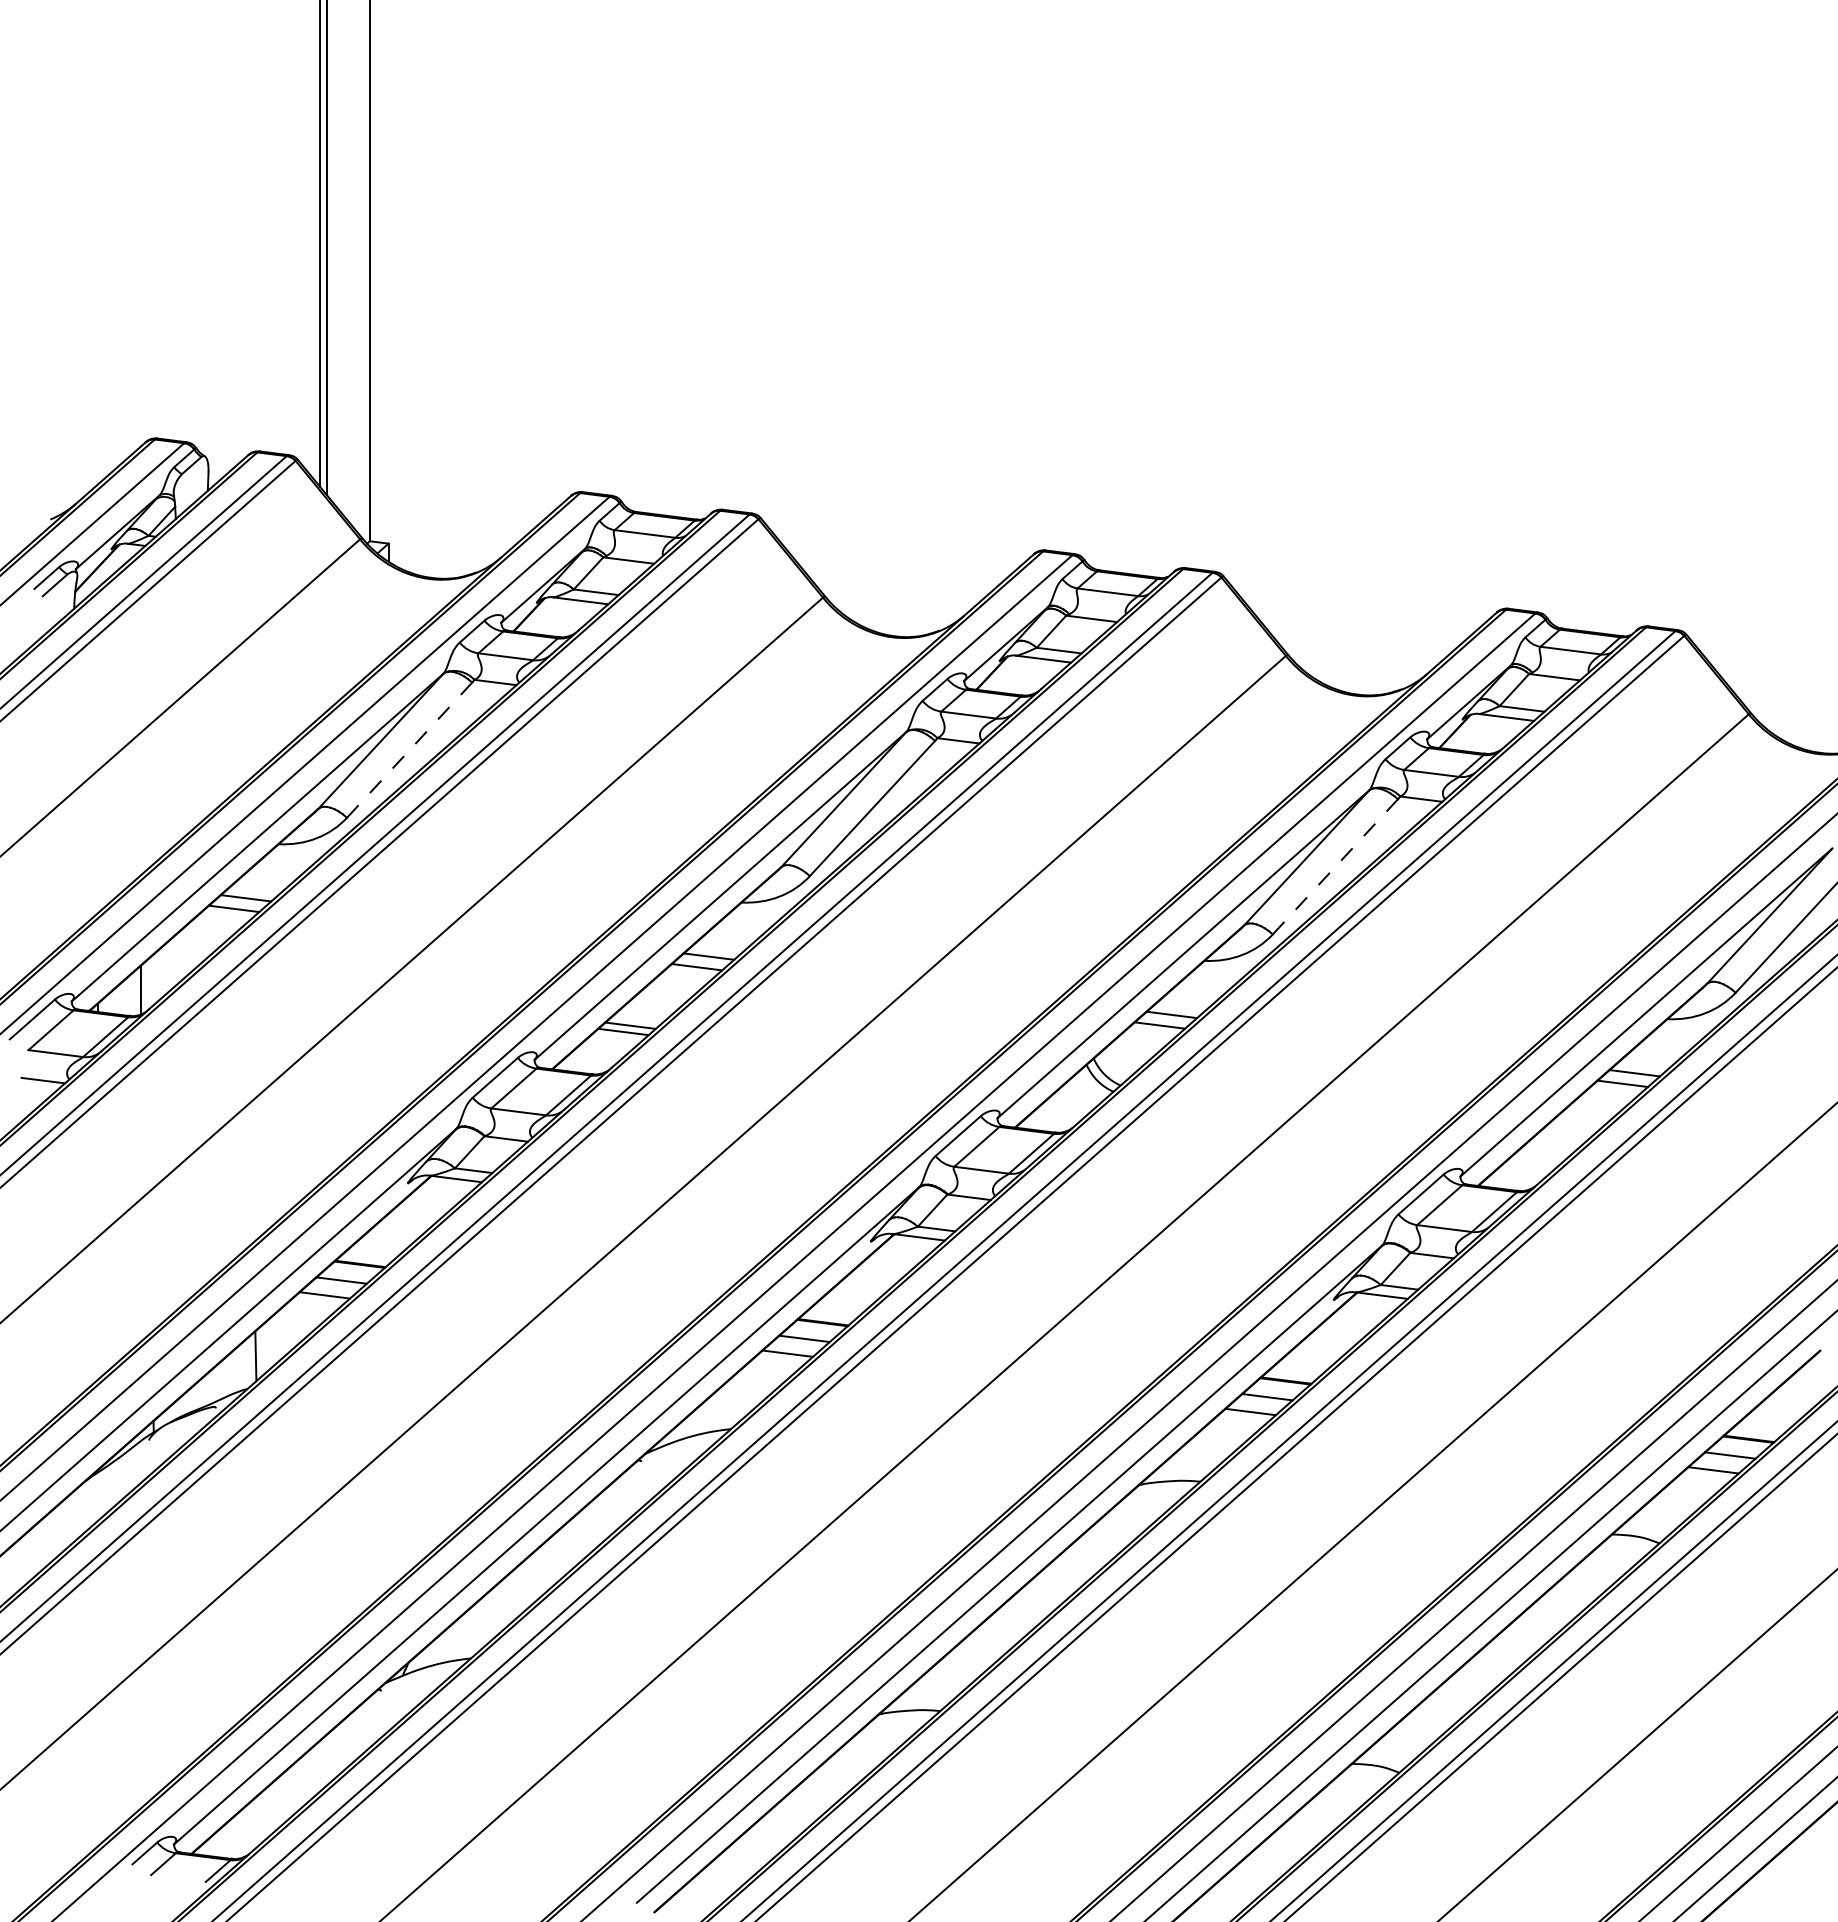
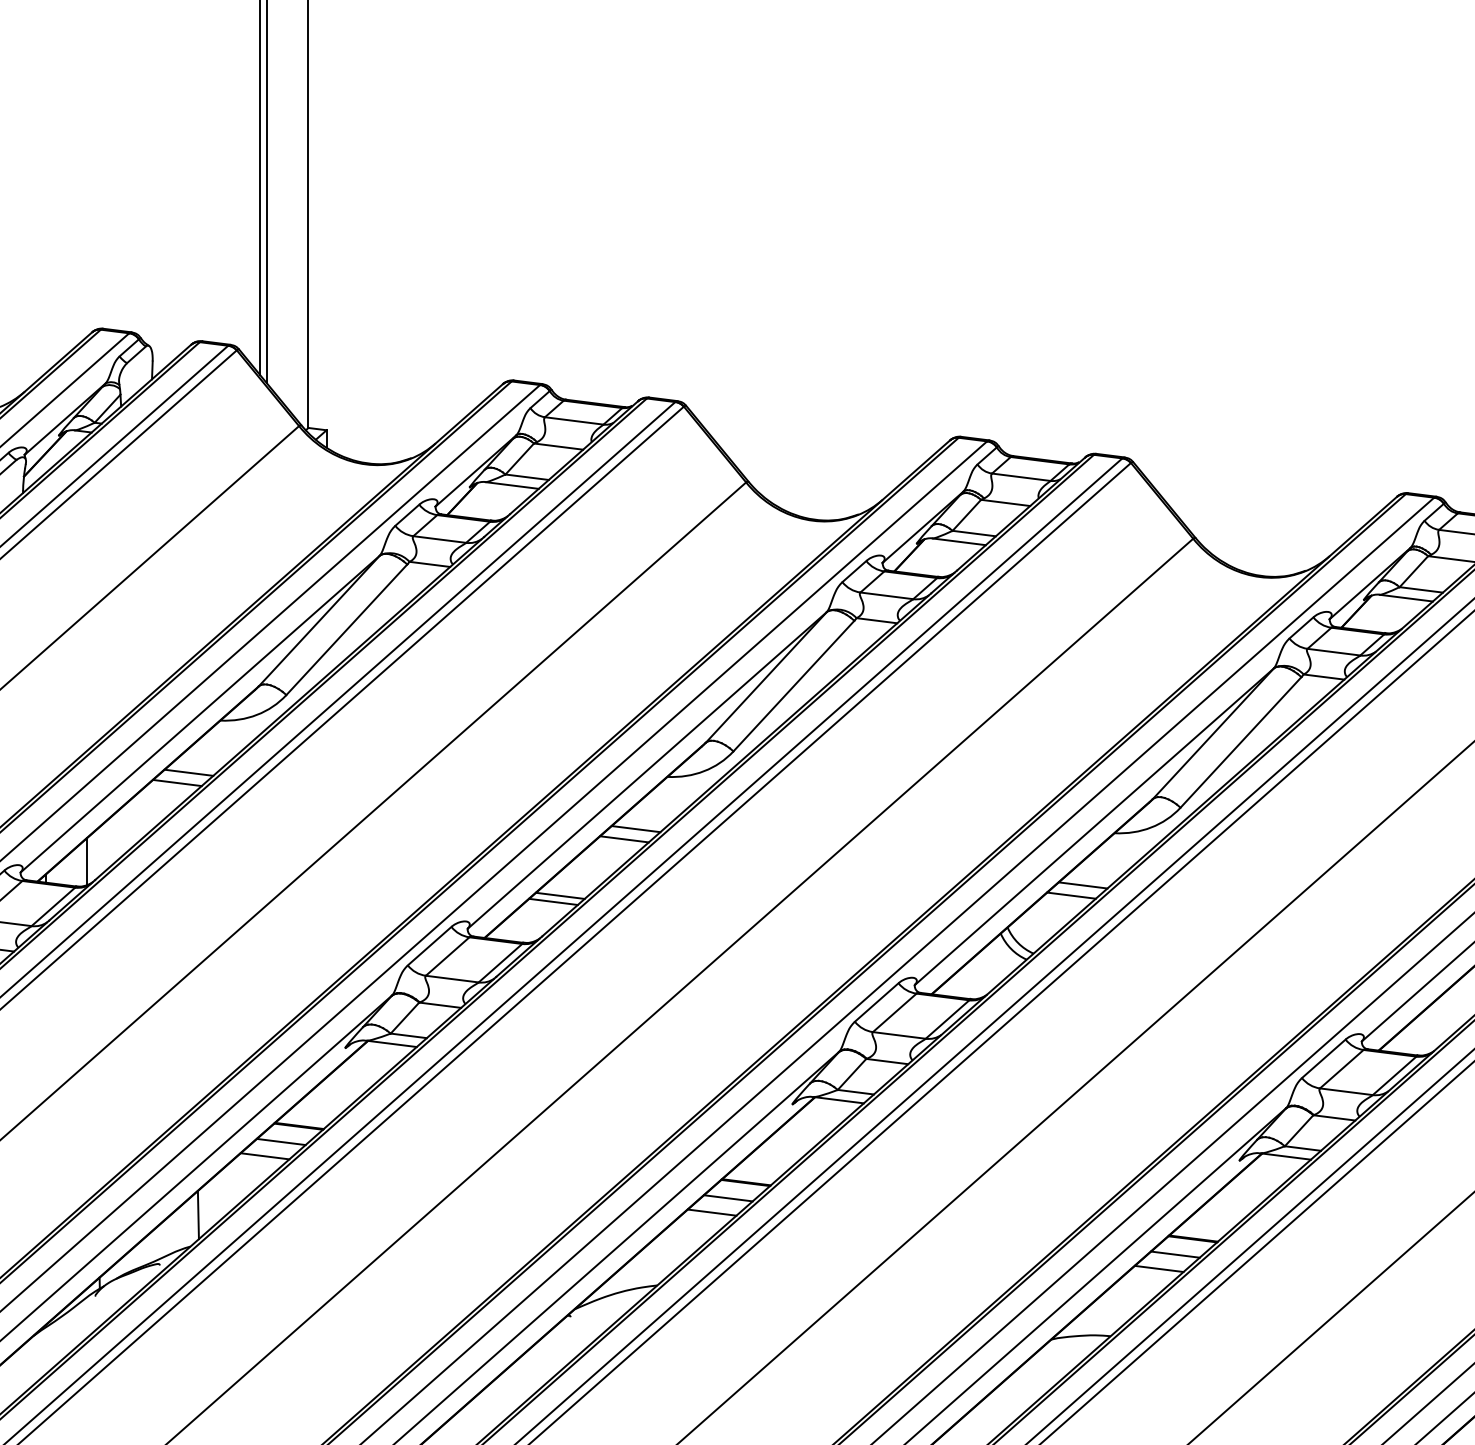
line: (409, 750) -> (346, 630), dashed -> solid
line: (1335, 867) -> (1241, 743), dashed -> solid

